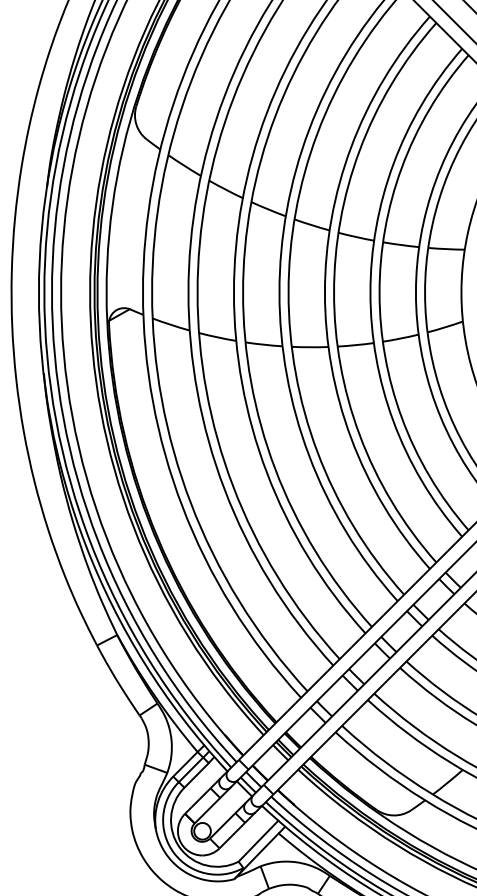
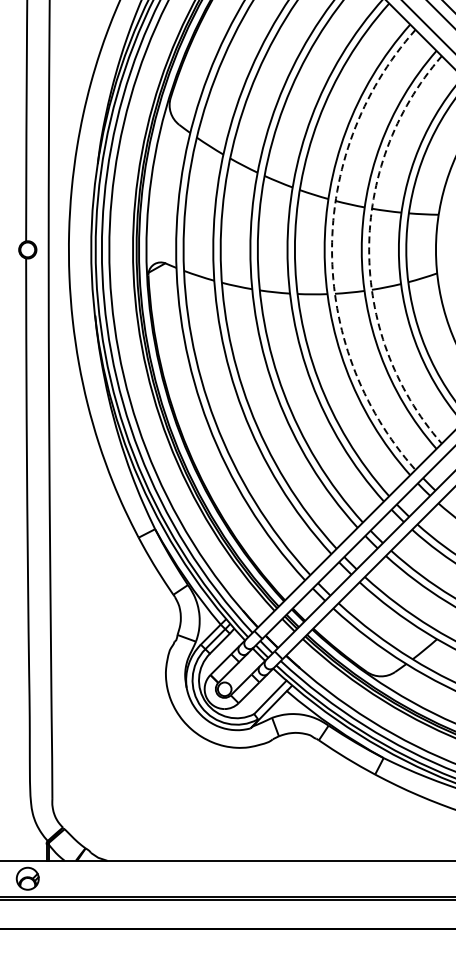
arc: (334, 292) -> (332, 249), solid -> dashed
arc: (379, 292) -> (369, 249), solid -> dashed

